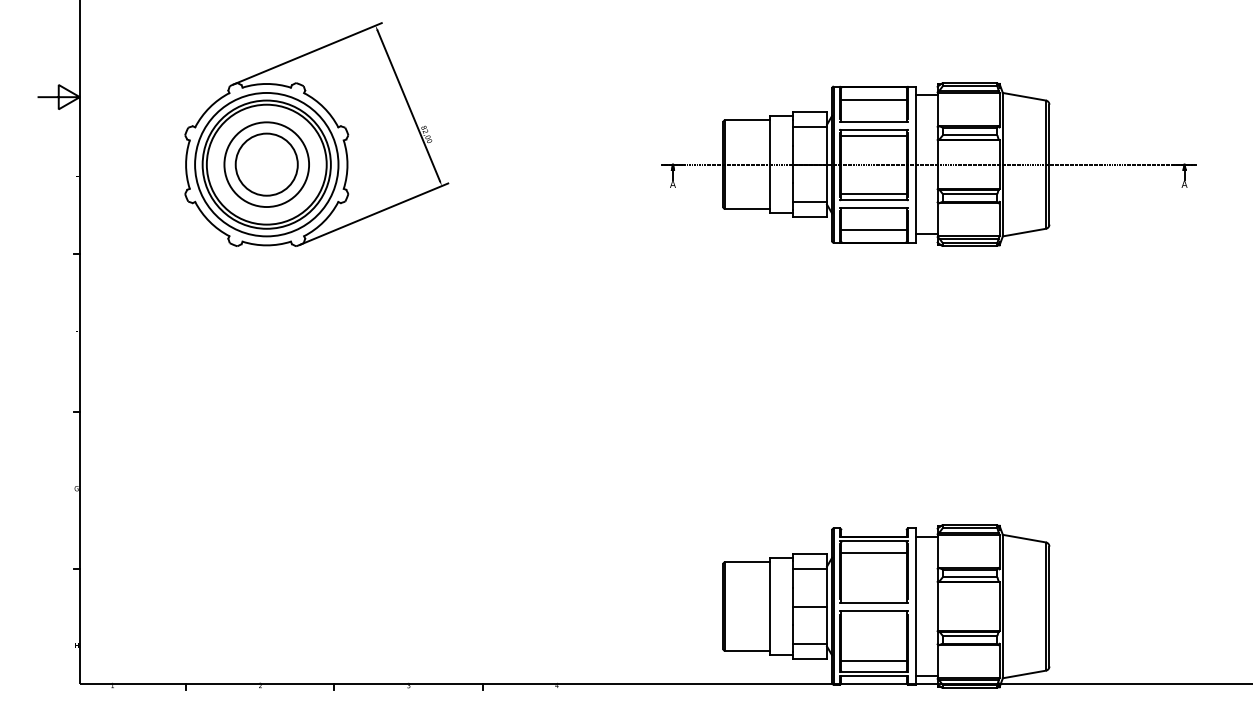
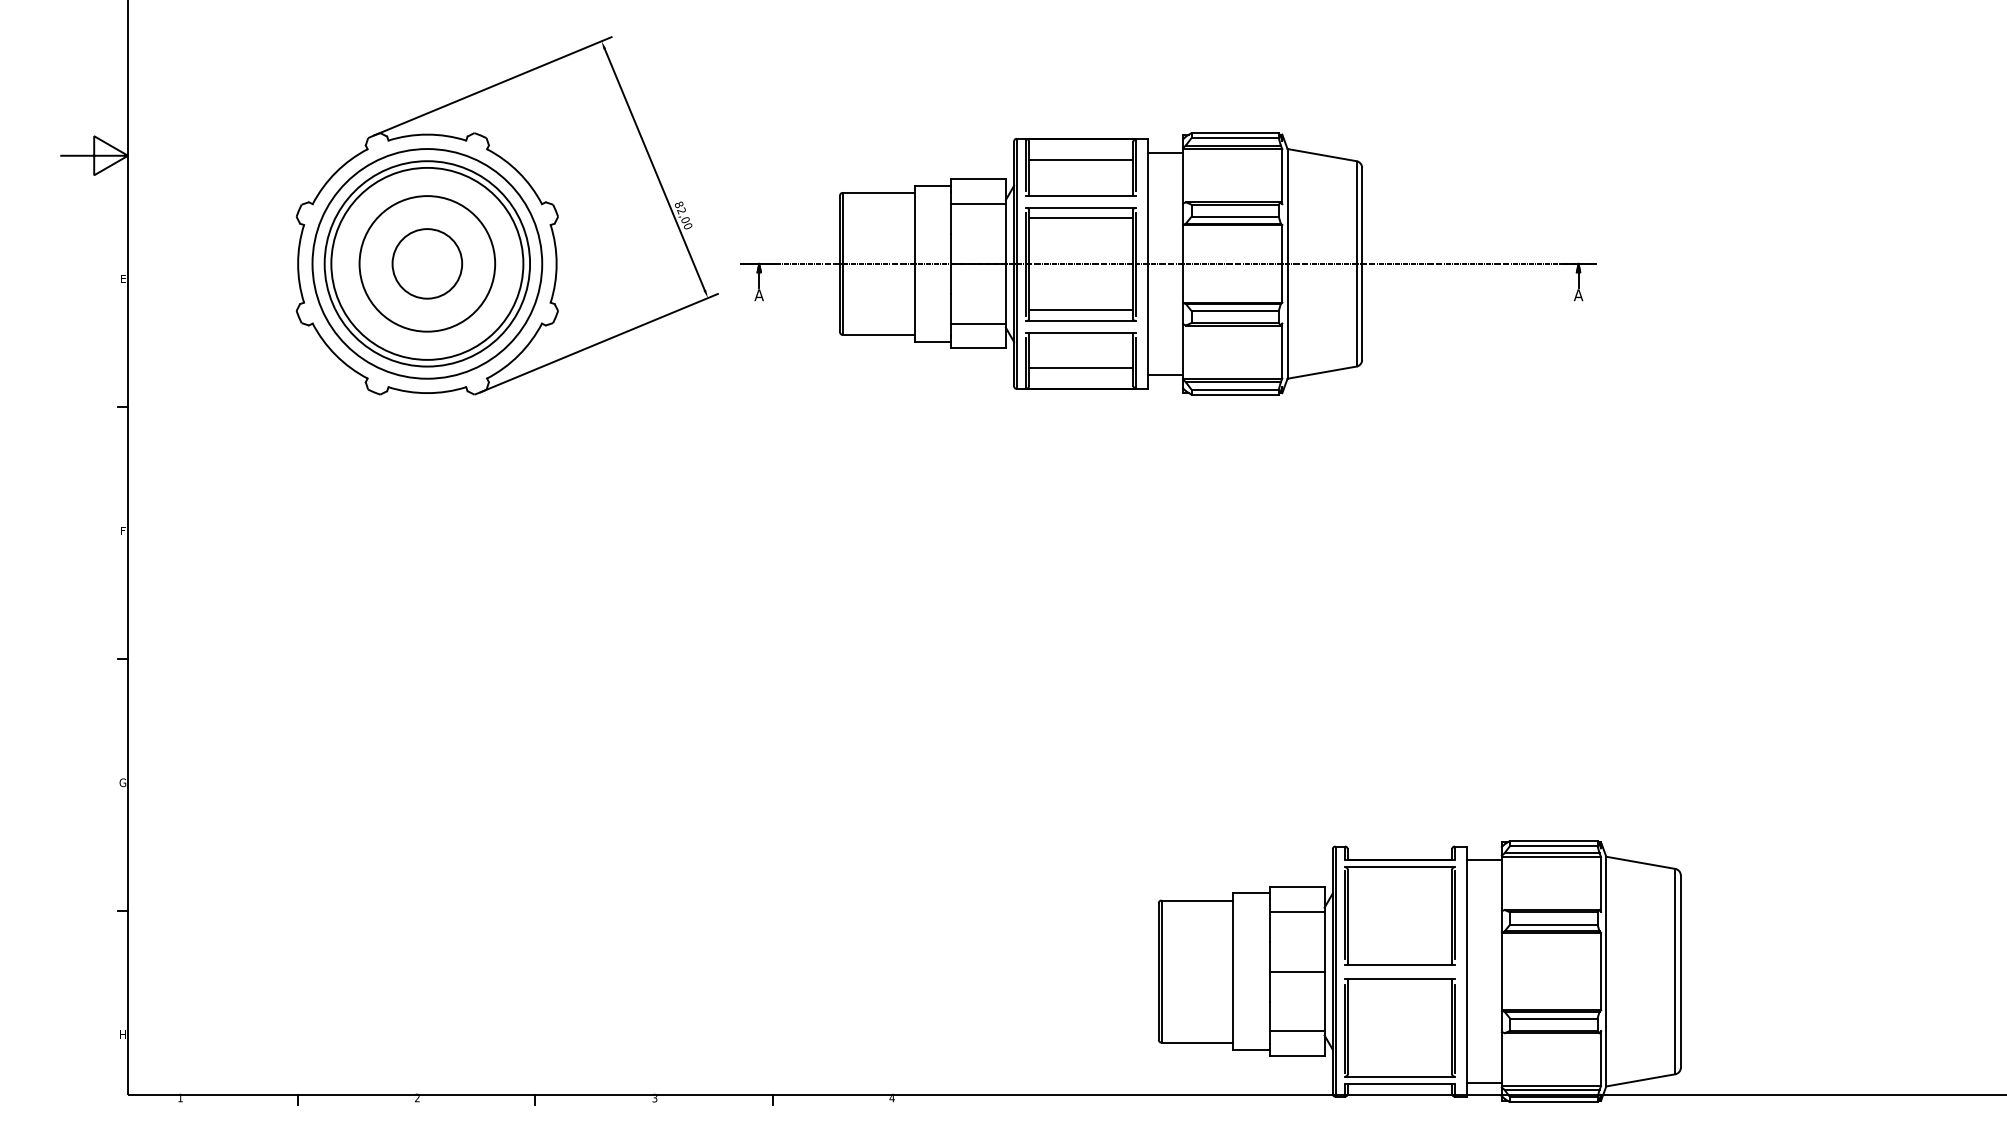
circle: (266, 164) -> (426, 263), size x0.7
part: (928, 164) -> (1168, 263), moved
line: (873, 552) -> (1399, 885), removed
line: (873, 660) -> (1399, 1057), removed

